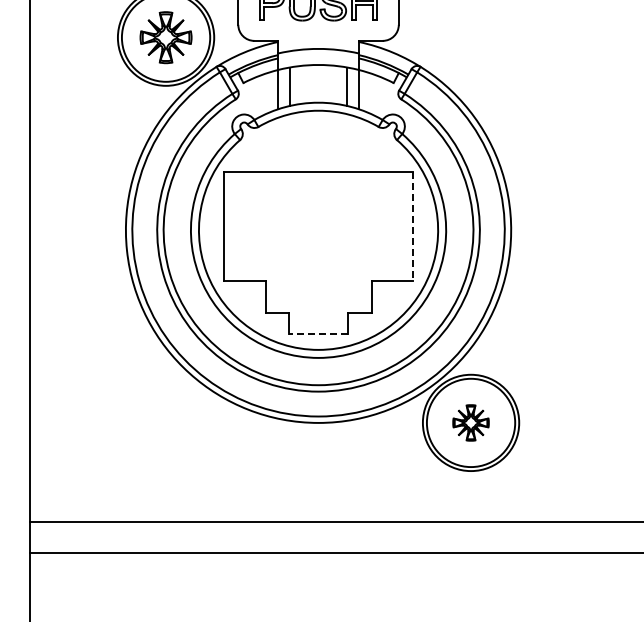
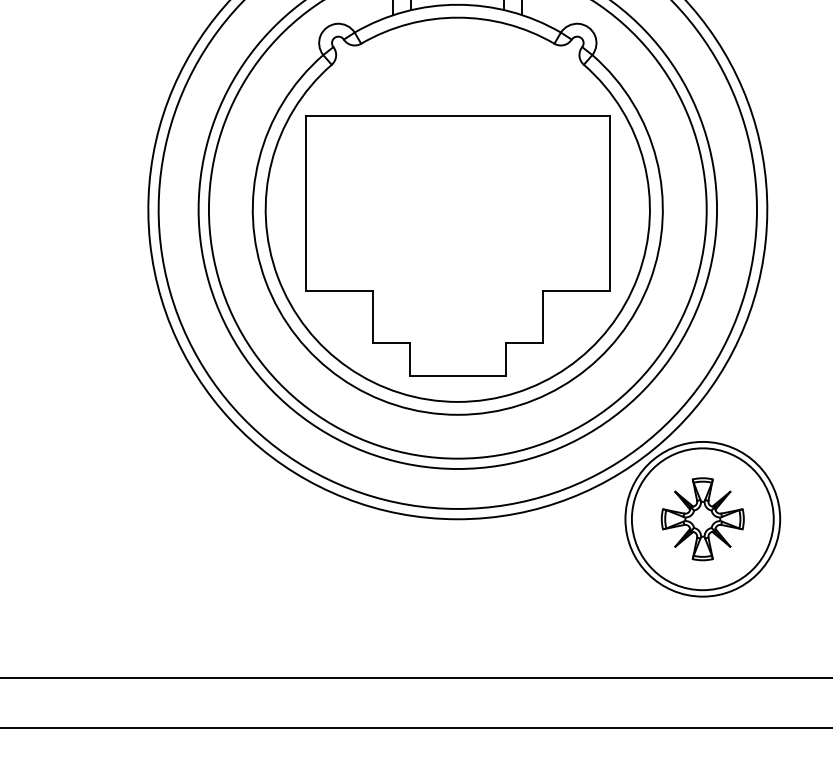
line: (413, 226) -> (610, 203), dashed -> solid
line: (318, 333) -> (457, 375), dashed -> solid
part: (470, 422) -> (701, 518), size x1.43

